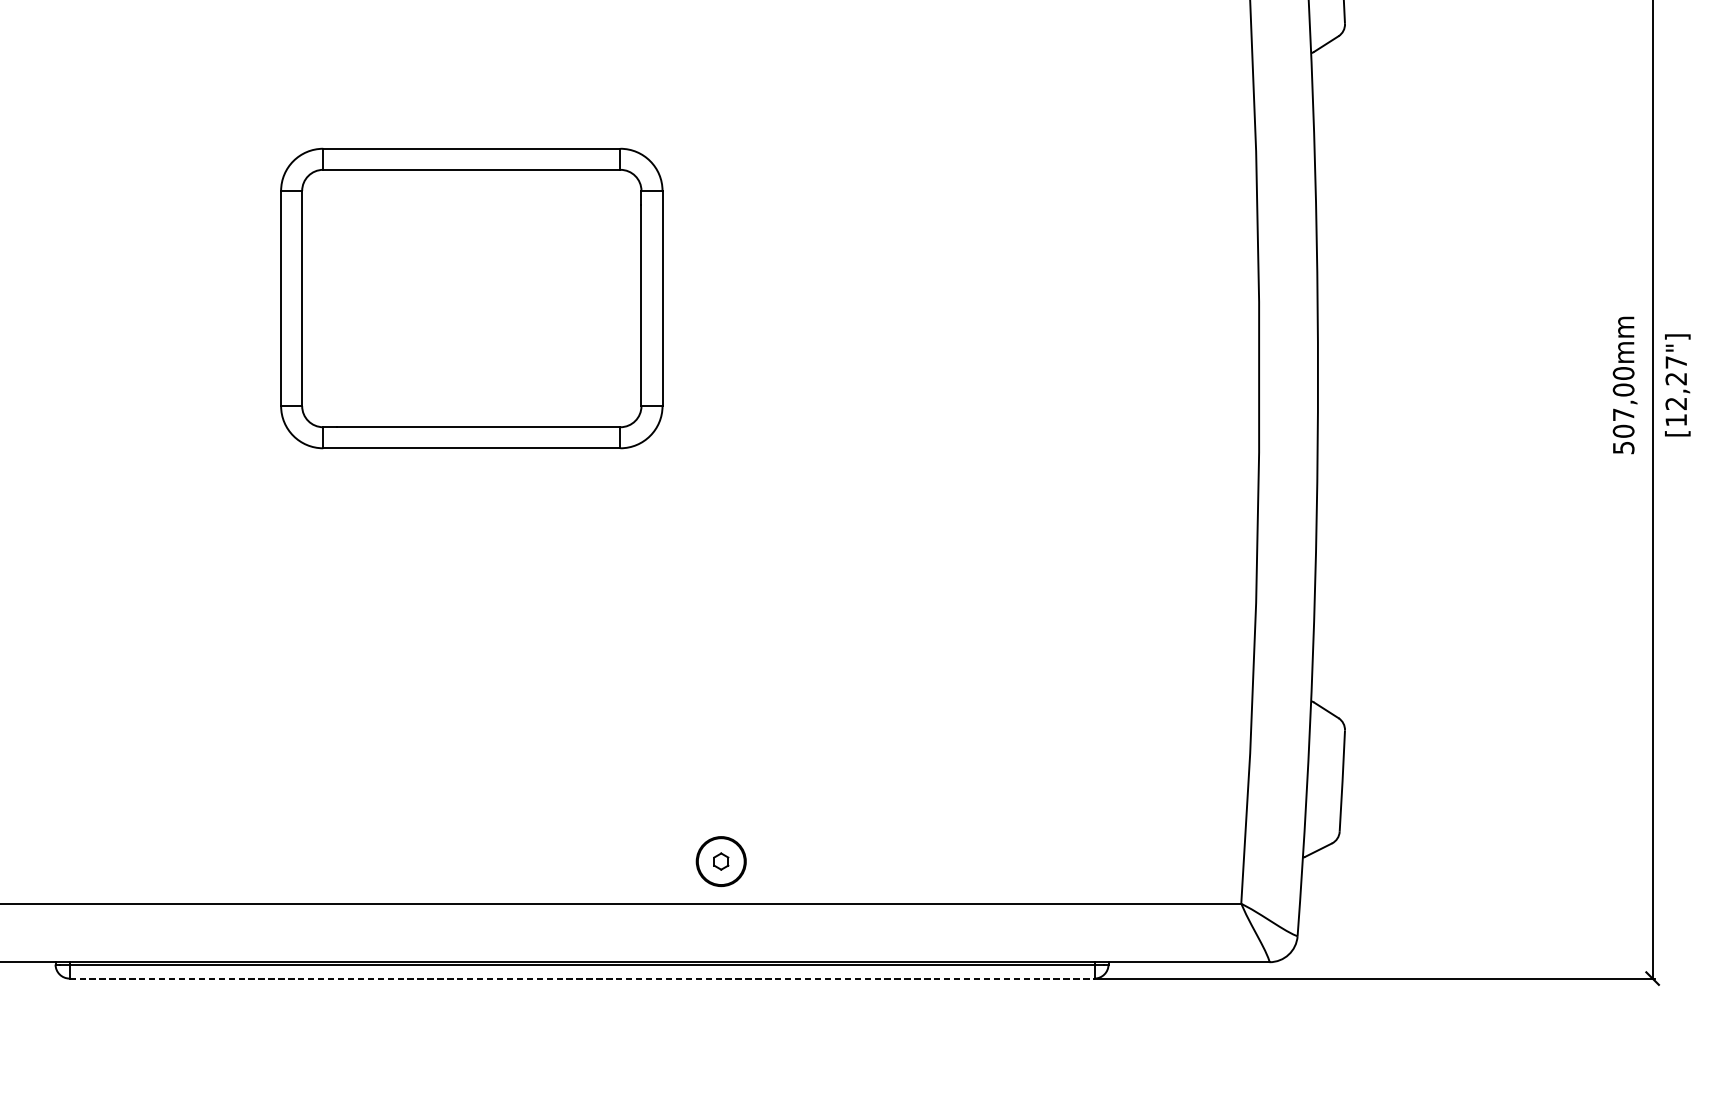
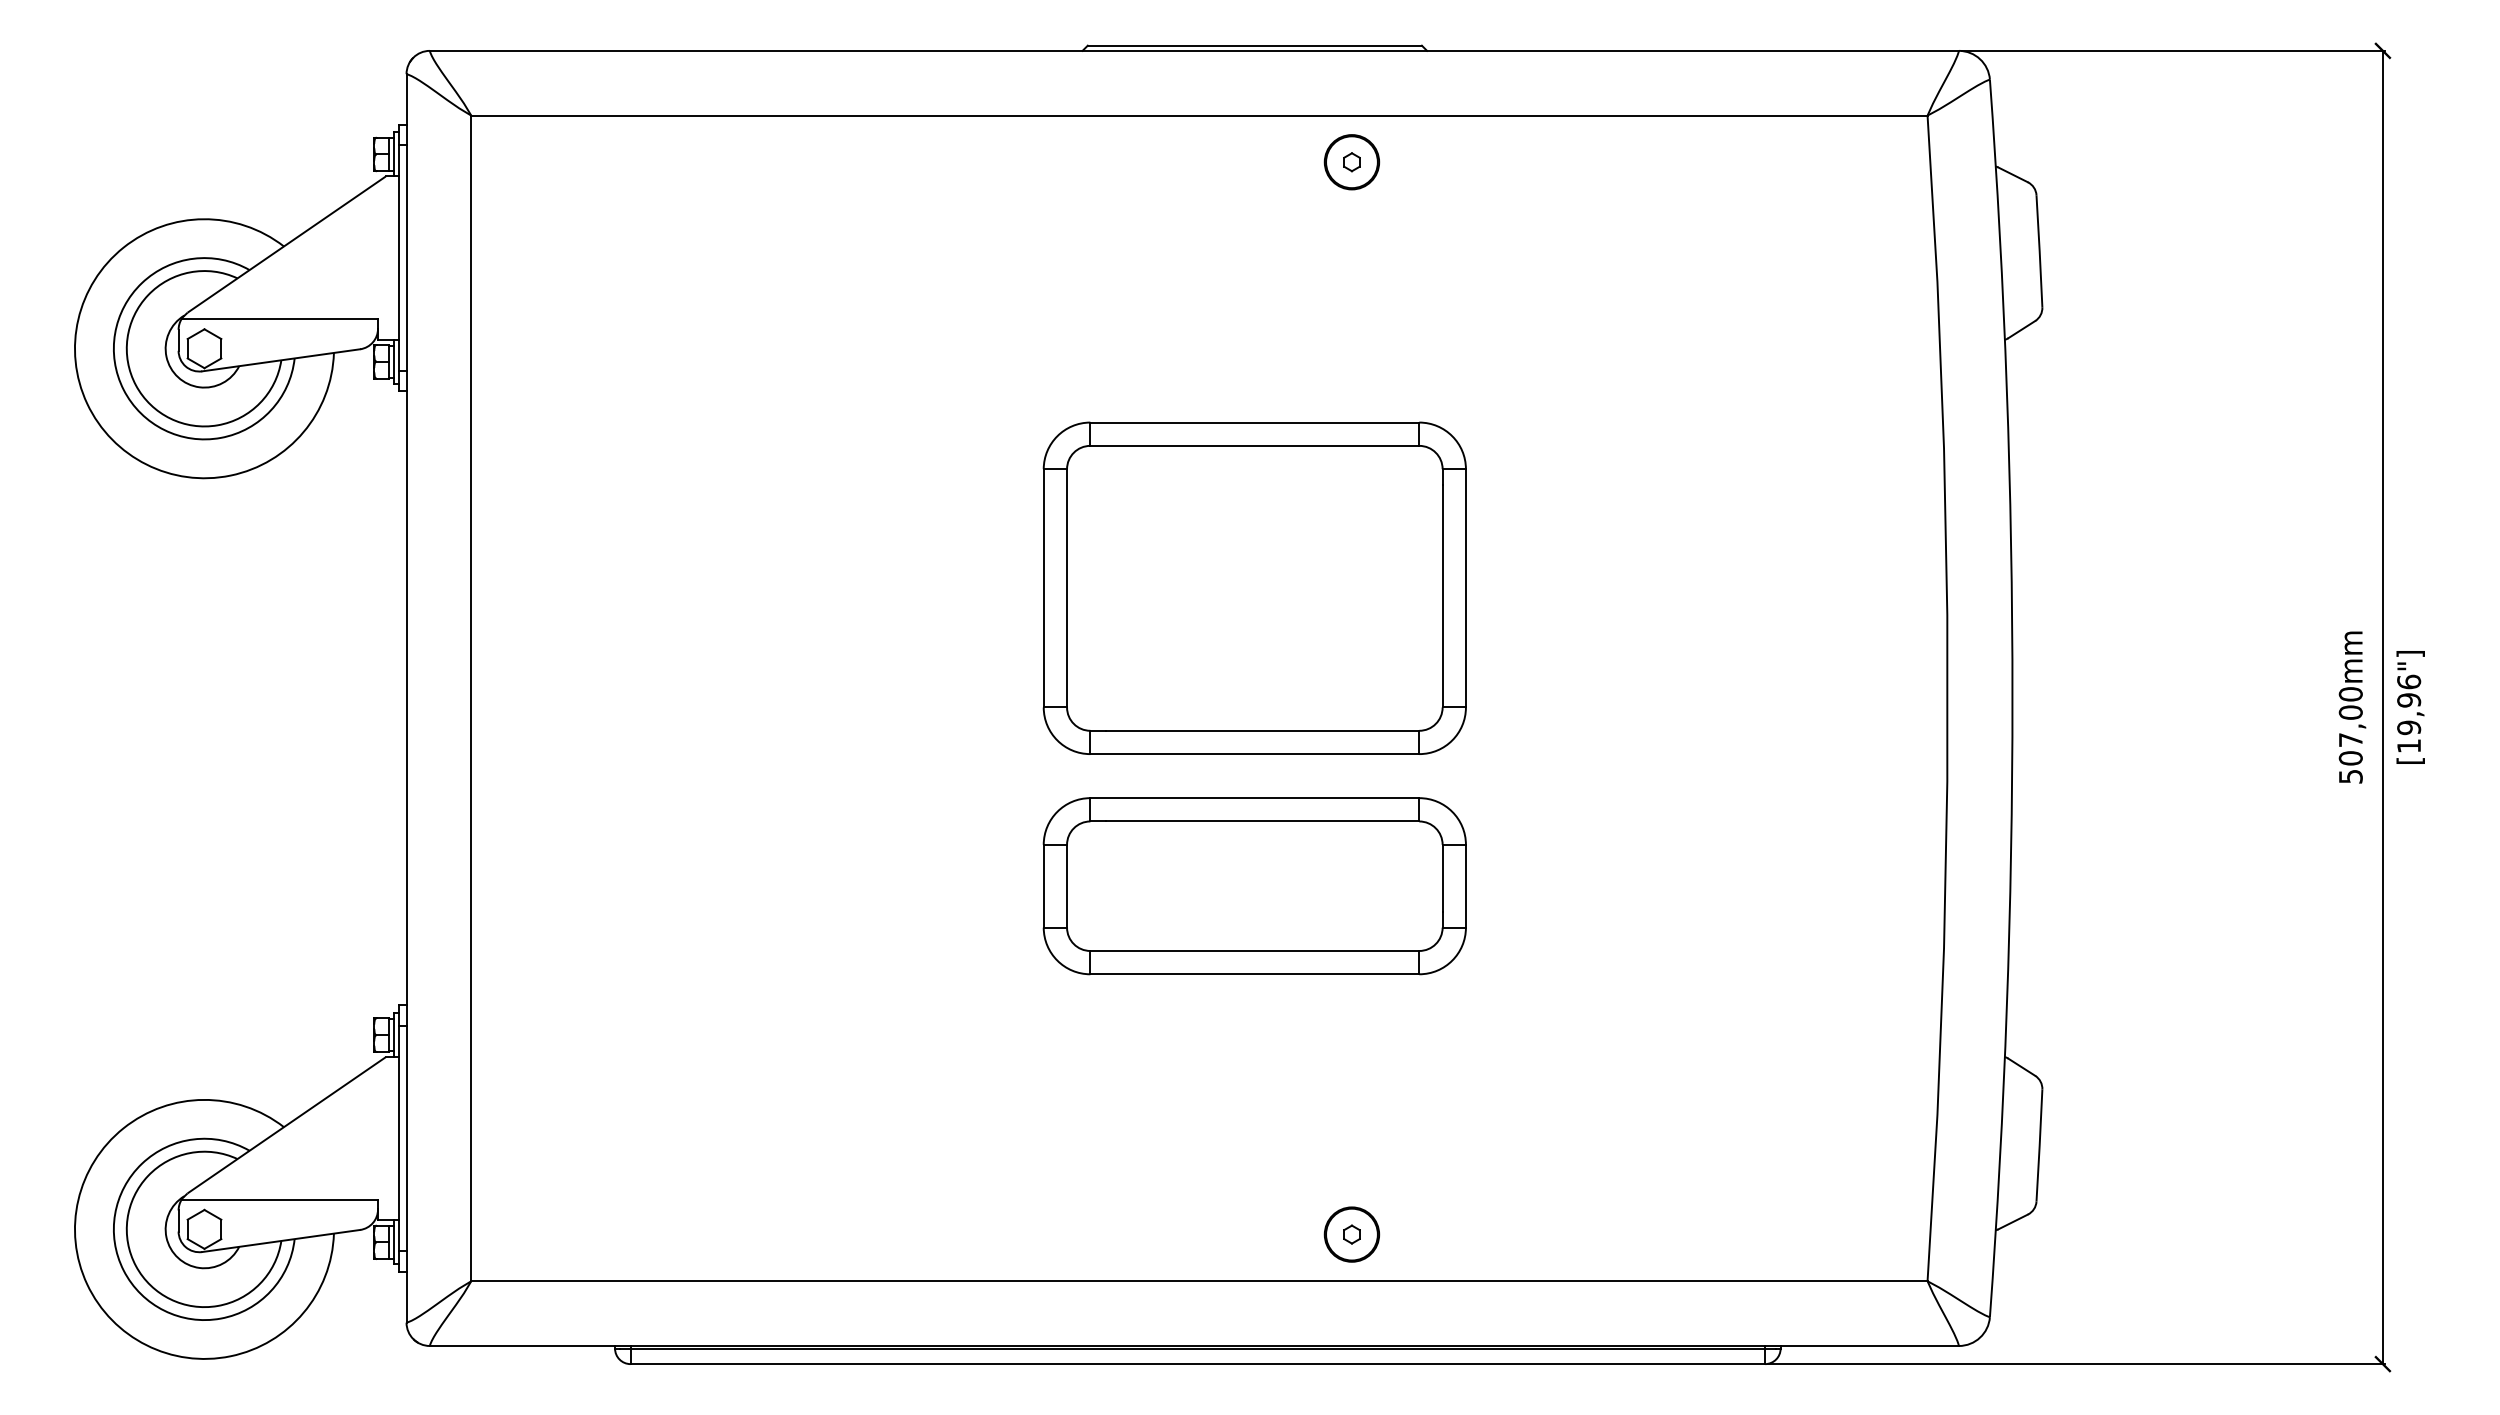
part: (471, 297) -> (1254, 587), moved
text: (1676, 382) -> (2409, 704), [12,27"] -> [19,96"]
part: (633, 547) -> (1254, 886), added
line: (582, 978) -> (1198, 1364), dashed -> solid

